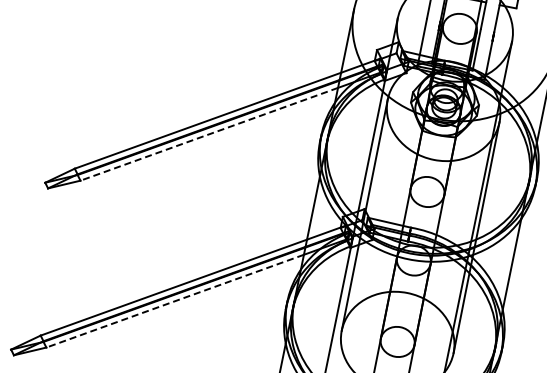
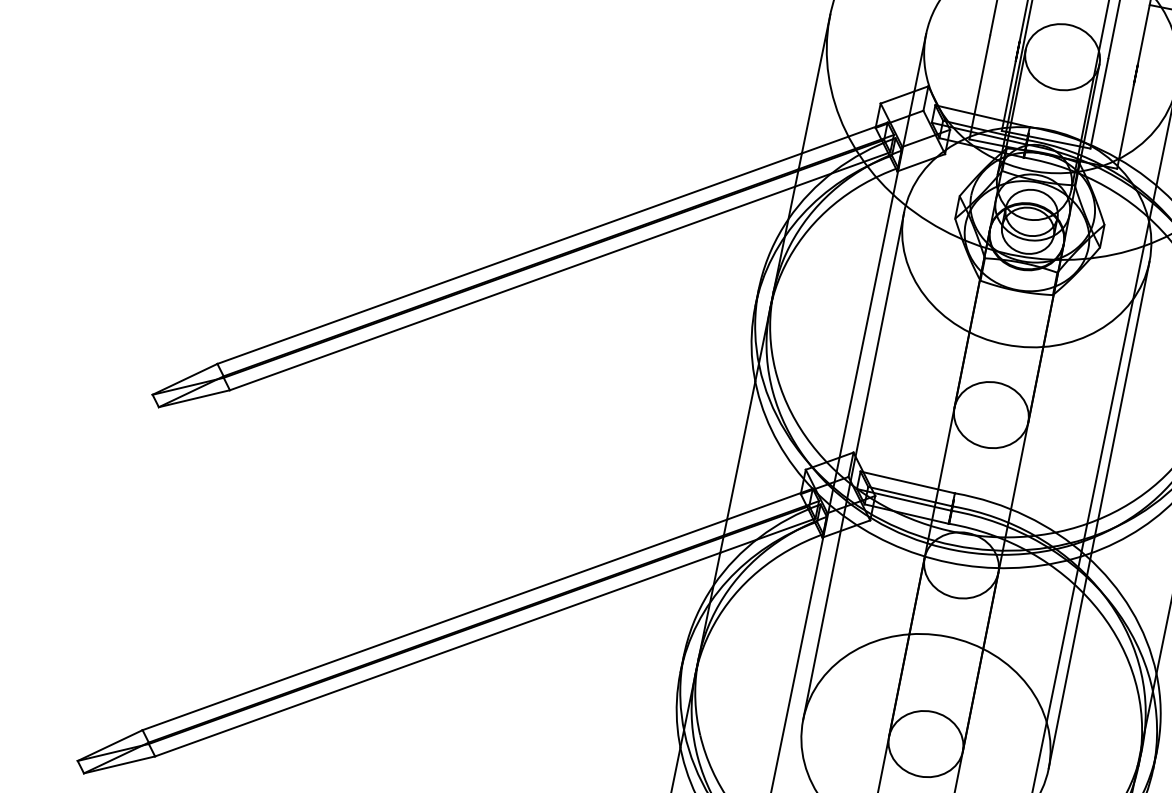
line: (209, 134) -> (513, 288), dashed -> solid
line: (175, 301) -> (438, 655), dashed -> solid

